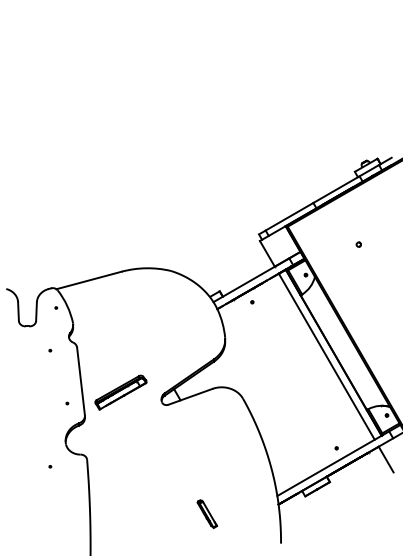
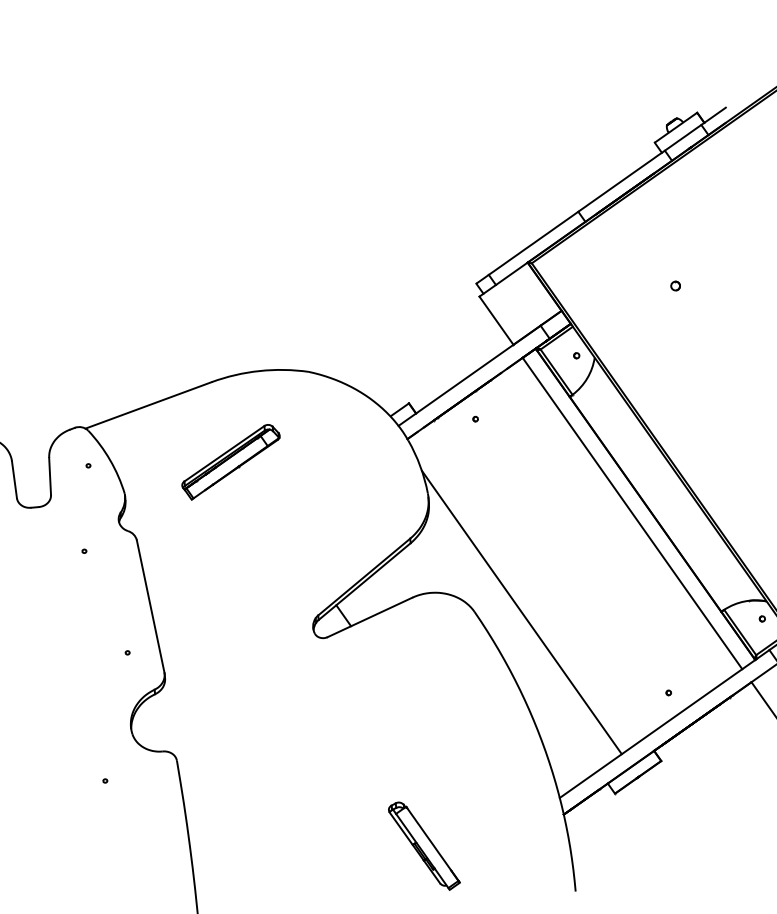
part: (120, 392) -> (230, 461), moved
line: (266, 400) -> (521, 610), added
part: (207, 514) -> (424, 847), size x1.67

